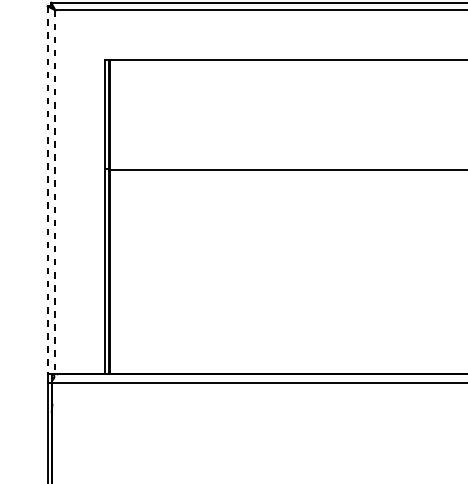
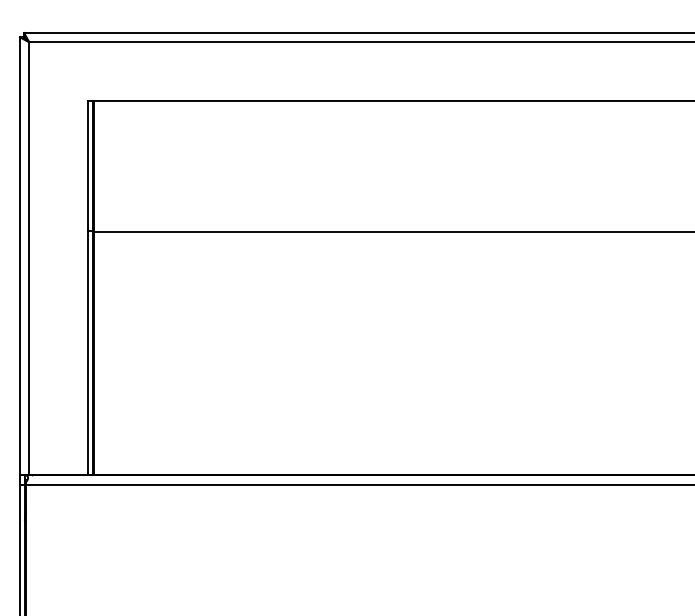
line: (48, 190) -> (20, 256), dashed -> solid
line: (55, 192) -> (29, 259), dashed -> solid

